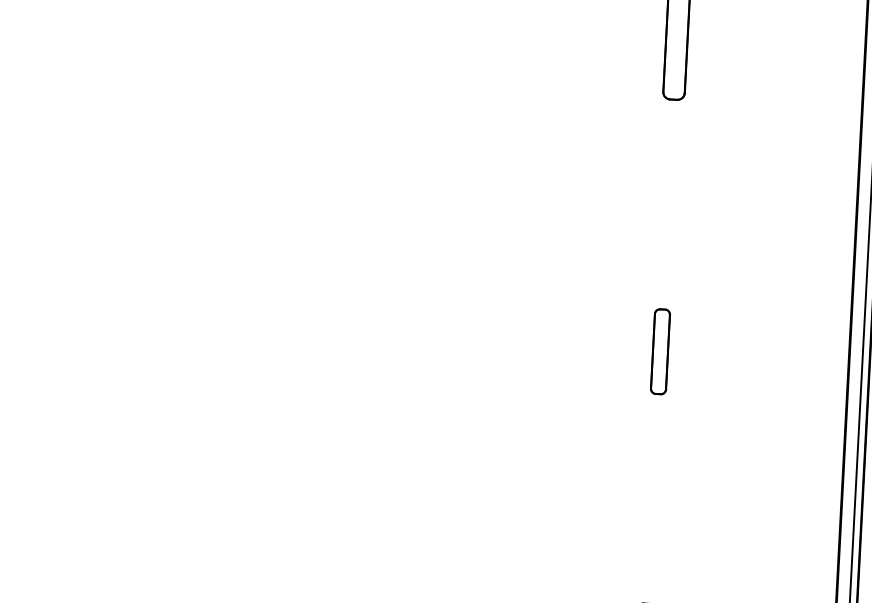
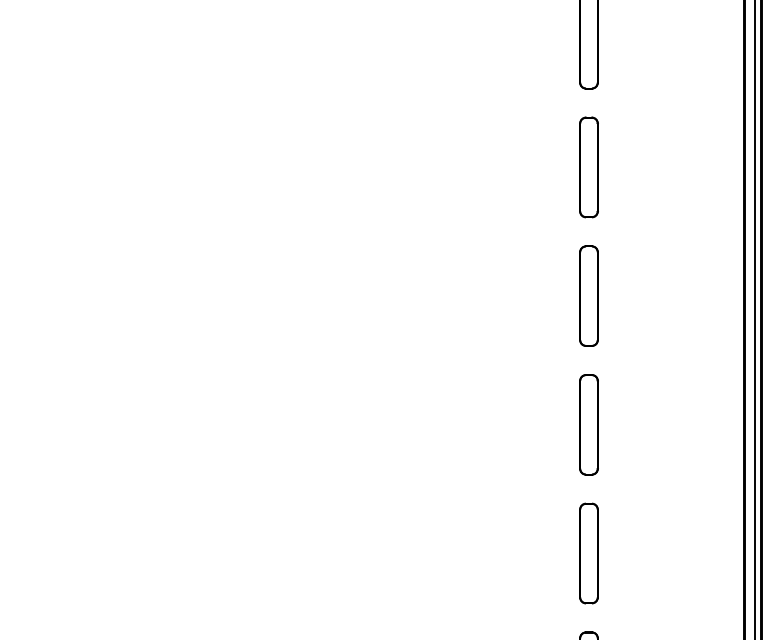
part: (668, 194) -> (588, 295), added
part: (659, 351) -> (588, 424), size x1.43
part: (651, 507) -> (588, 553), added

